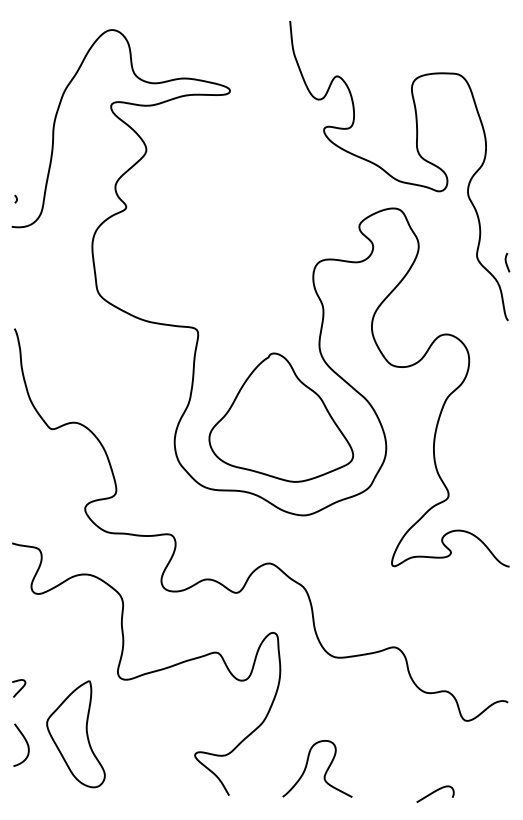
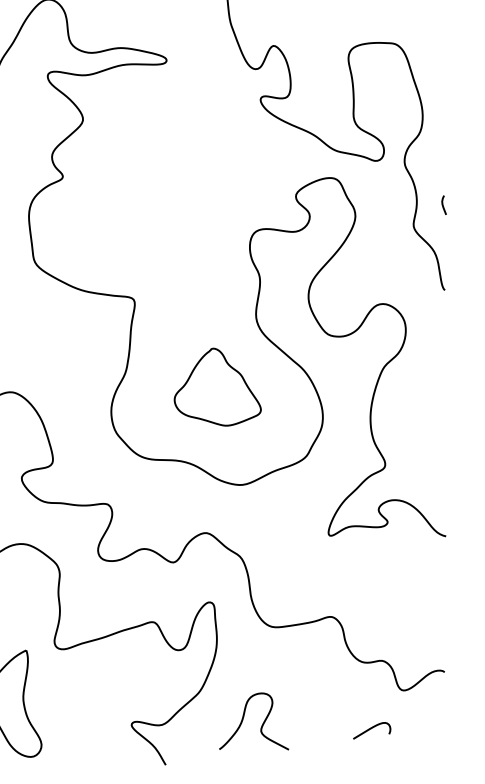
curve: (506, 262) -> (443, 205), moved
part: (280, 417) -> (217, 387), size x0.6
curve: (325, 771) -> (262, 724), moved
curve: (435, 792) -> (372, 729), moved

